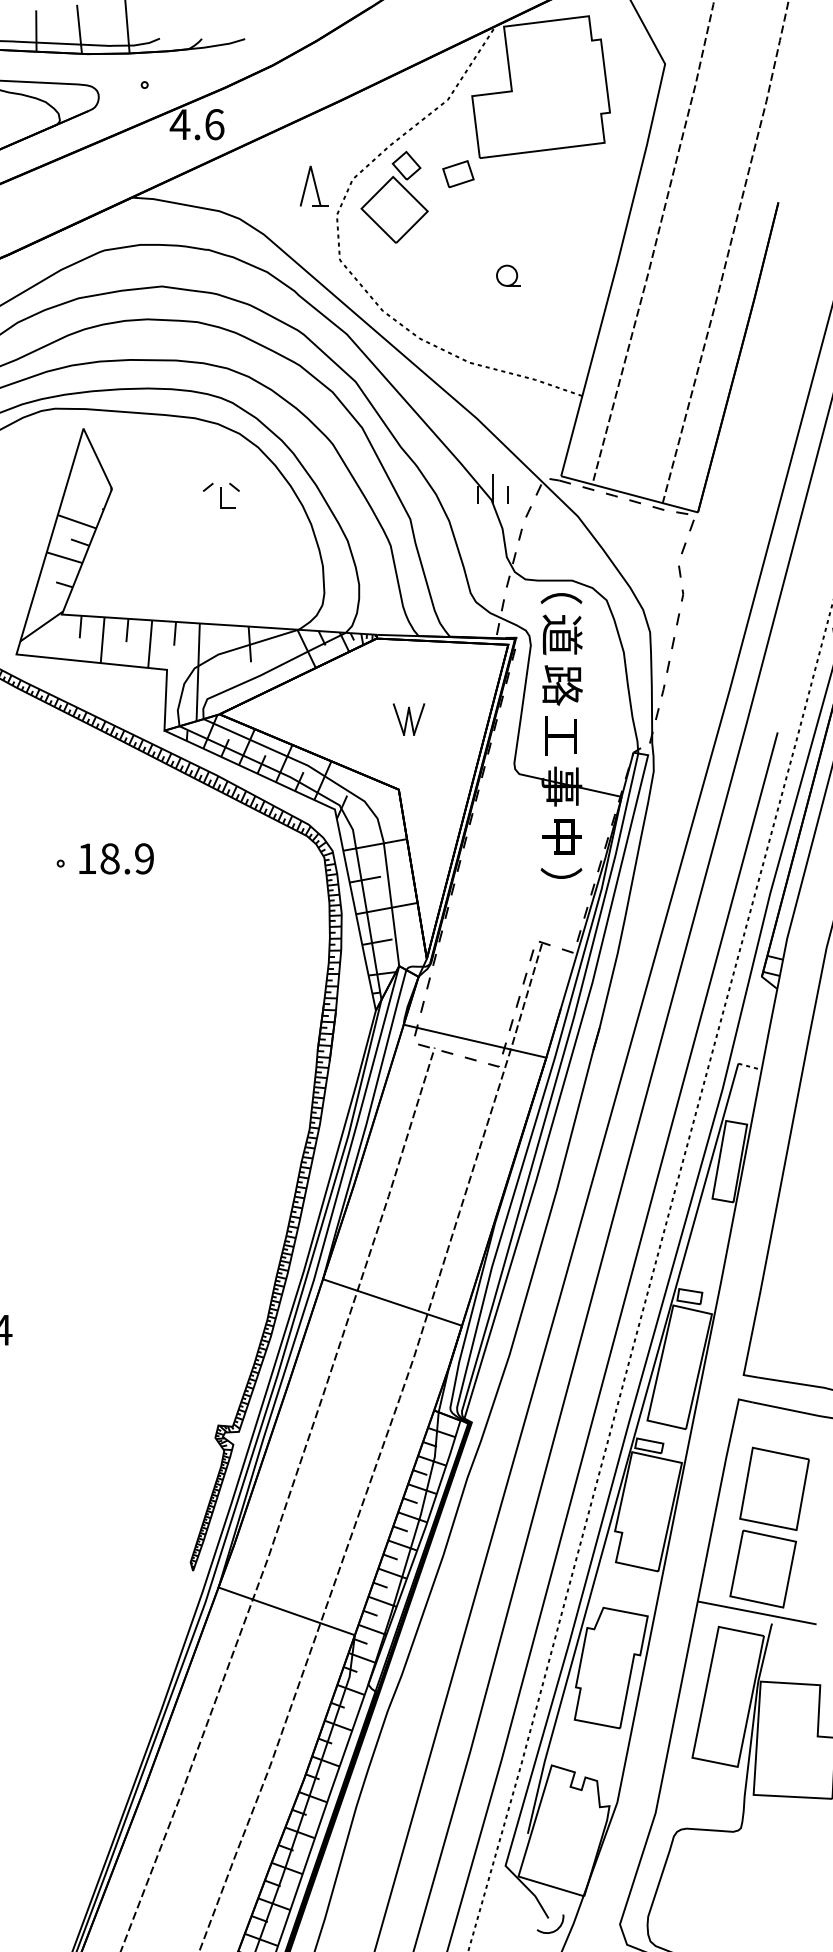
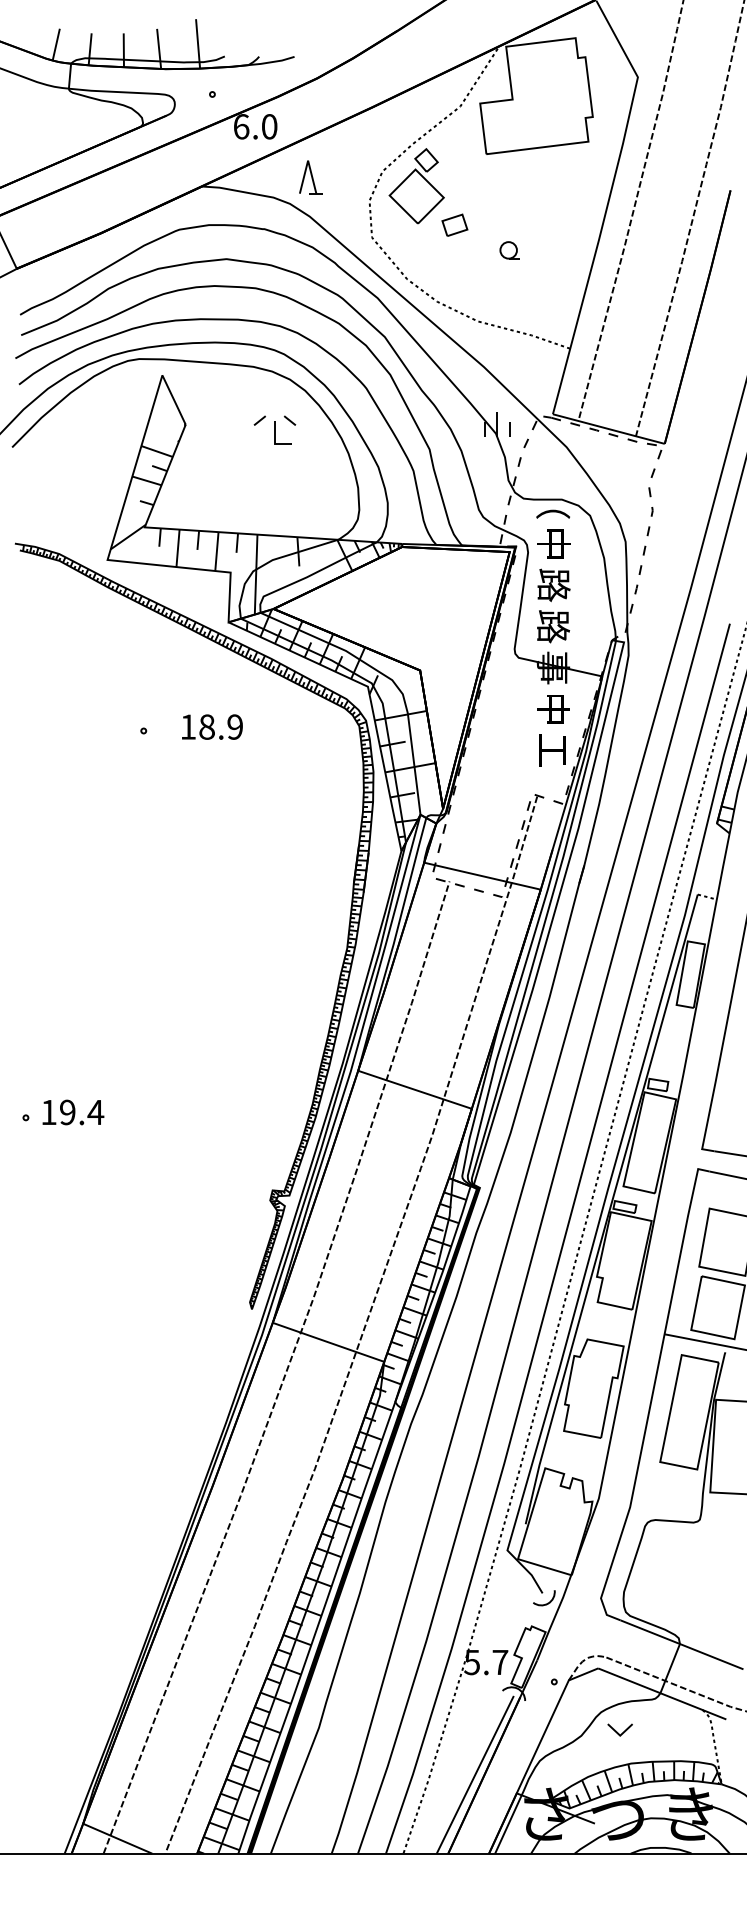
text: (196, 124) -> (254, 126), 4.6 -> 6.0
part: (457, 173) -> (454, 224), moved
part: (313, 186) -> (310, 177), moved
part: (221, 494) -> (275, 429), size x1.4
text: (561, 634) -> (553, 543), 道 -> 中
part: (409, 718) -> (428, 612), removed
text: (561, 735) -> (553, 626), 工 -> 路
text: (116, 858) -> (212, 726), moved
text: (561, 887) -> (553, 750), ） -> 工

